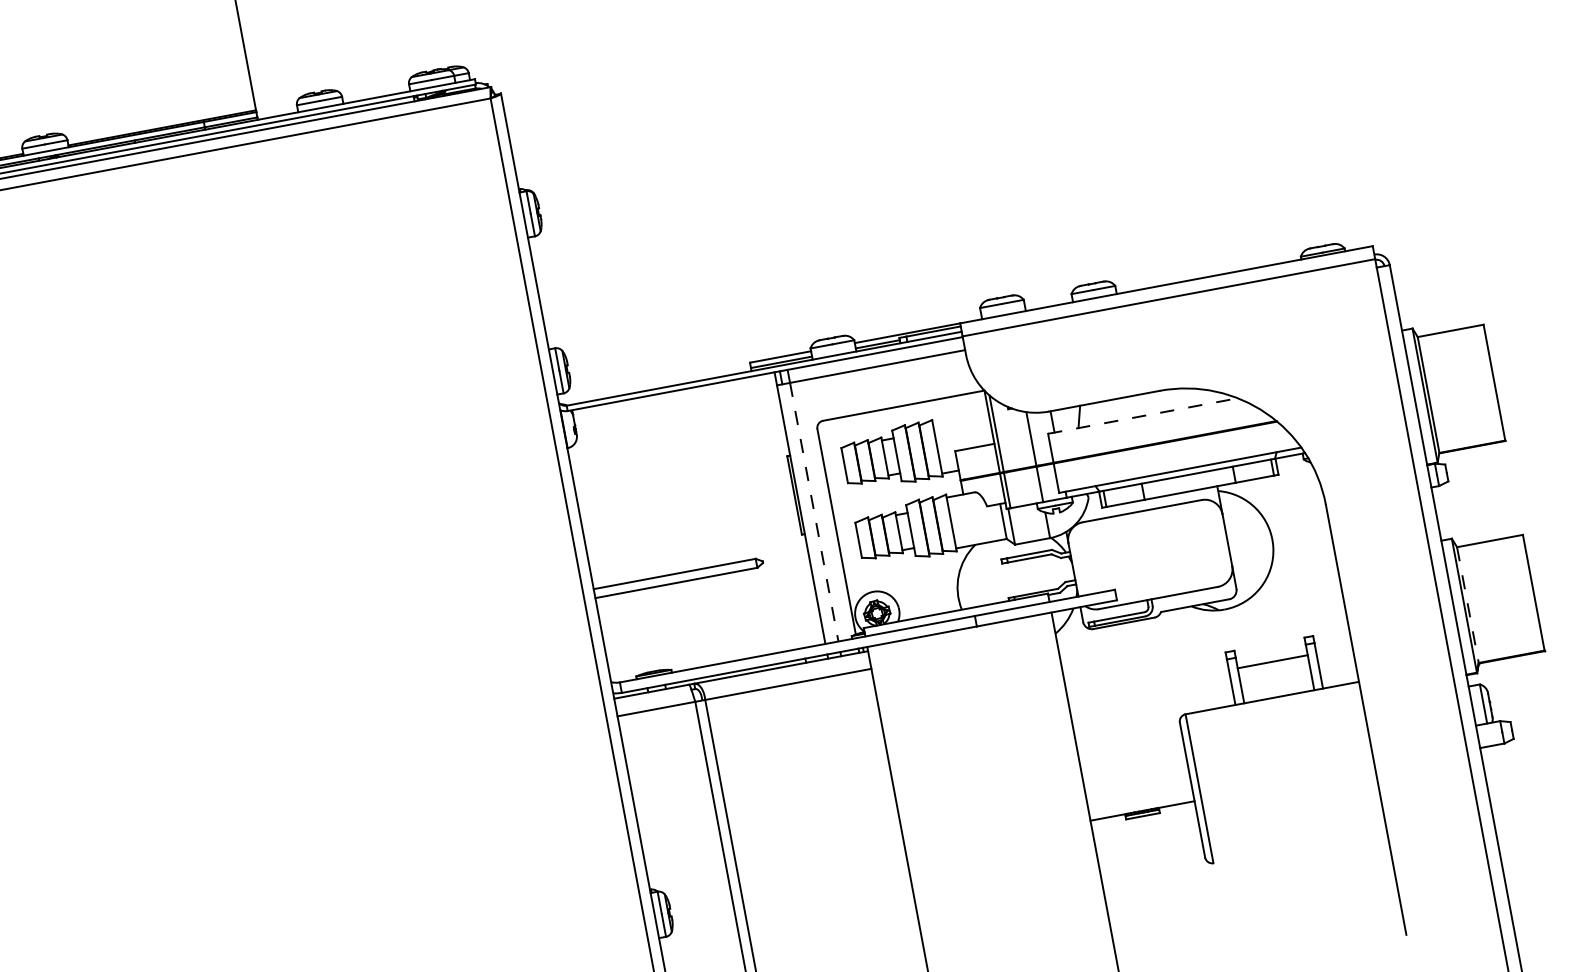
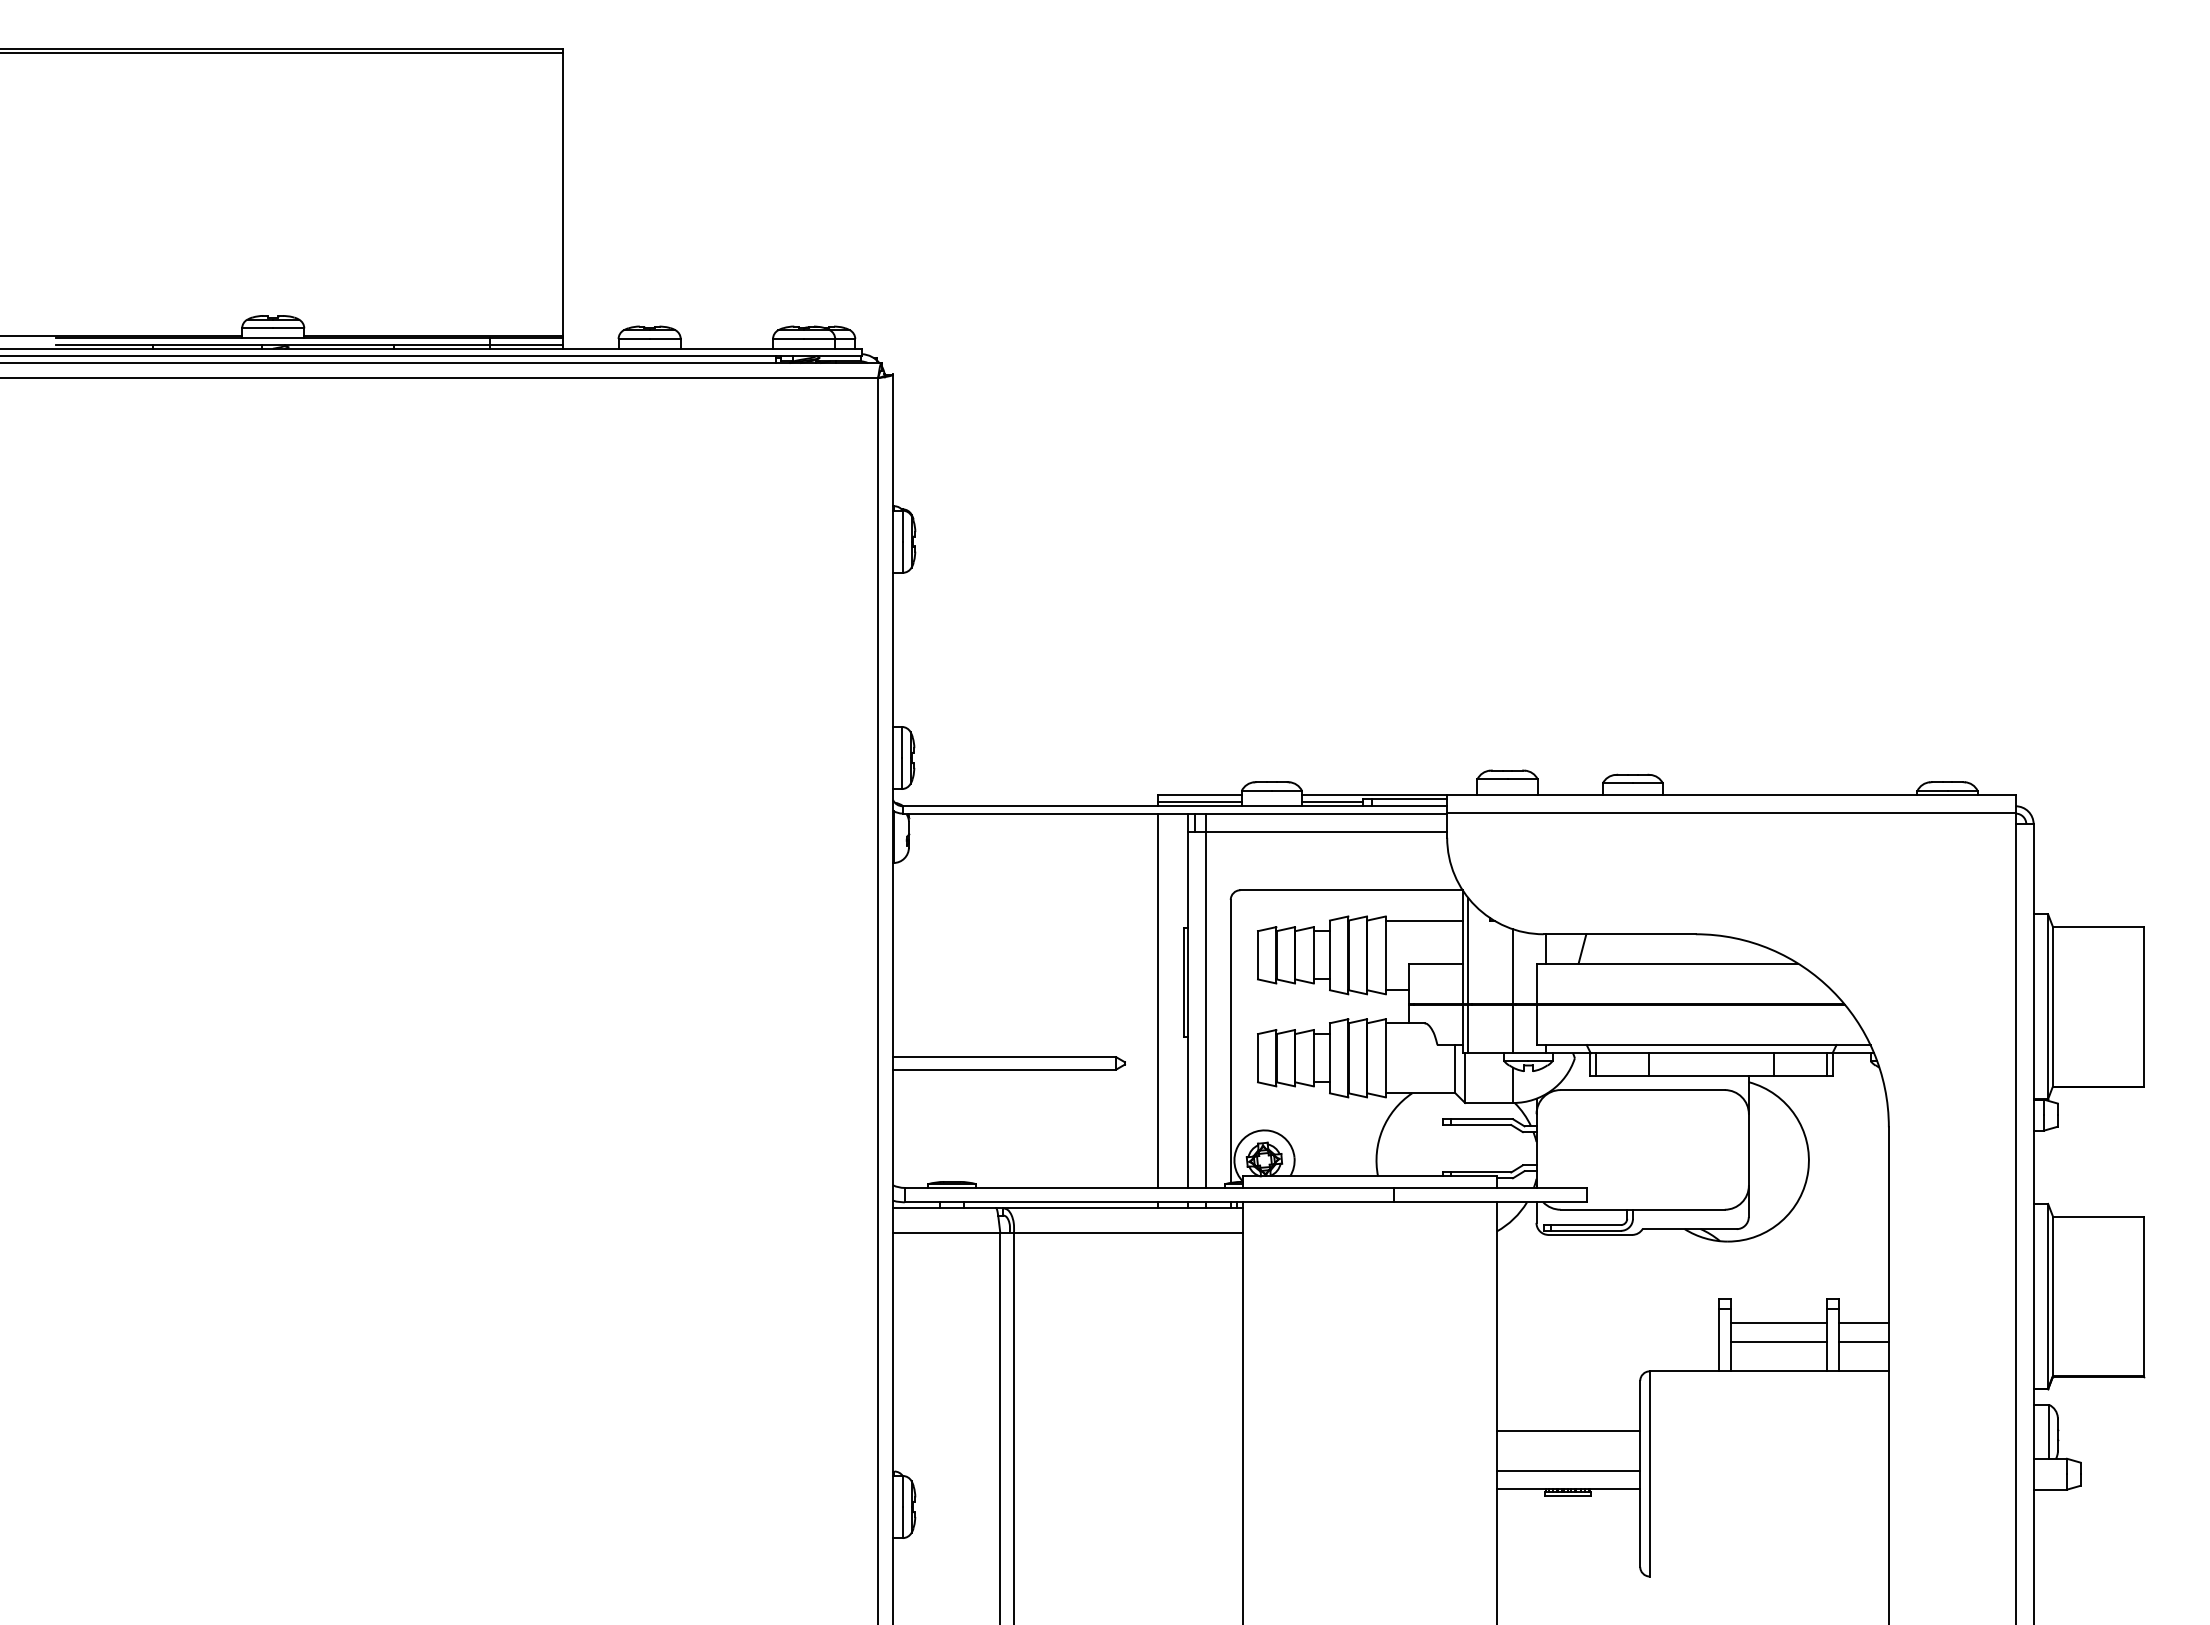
line: (1142, 415) -> (1667, 963), dashed -> solid
line: (960, 417) -> (1423, 920), added
line: (777, 512) -> (1157, 1000), added
line: (814, 512) -> (1205, 1010), dashed -> solid
line: (1467, 605) -> (2052, 1296), dashed -> solid
line: (1334, 650) -> (1863, 1323), added
line: (1336, 664) -> (1863, 1342), added
line: (1275, 675) -> (1778, 1342), added
line: (1134, 768) -> (1568, 1430), added
line: (1140, 798) -> (1568, 1471), added

